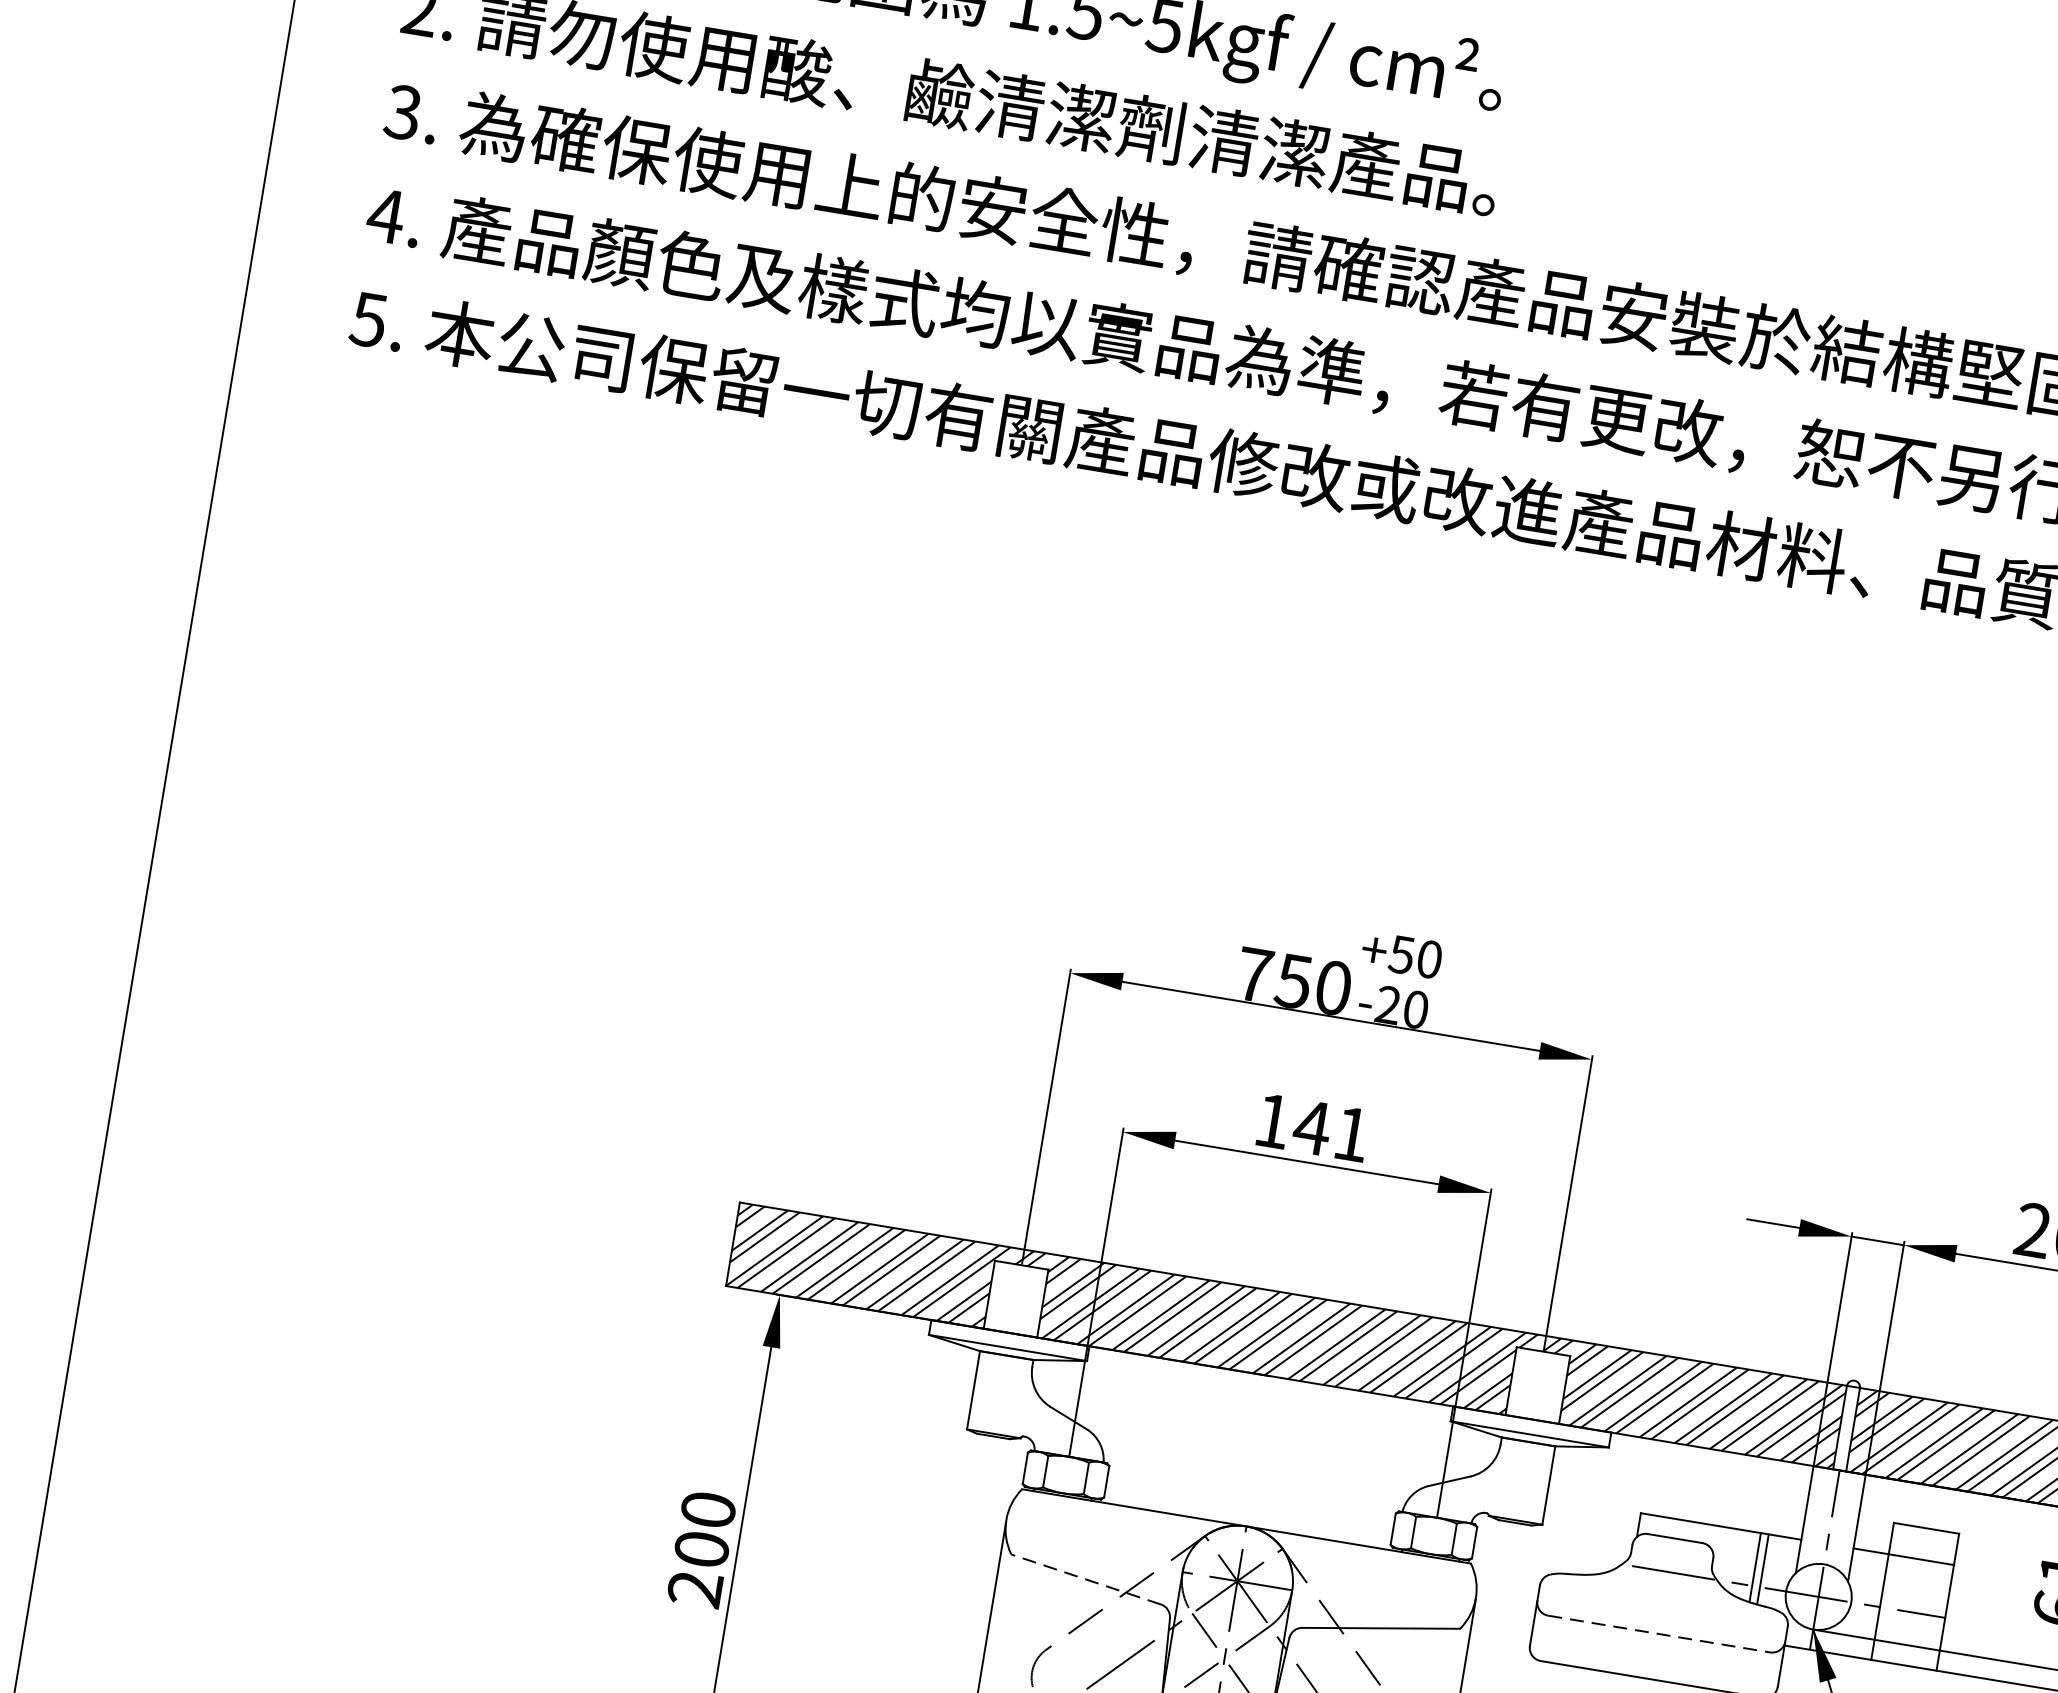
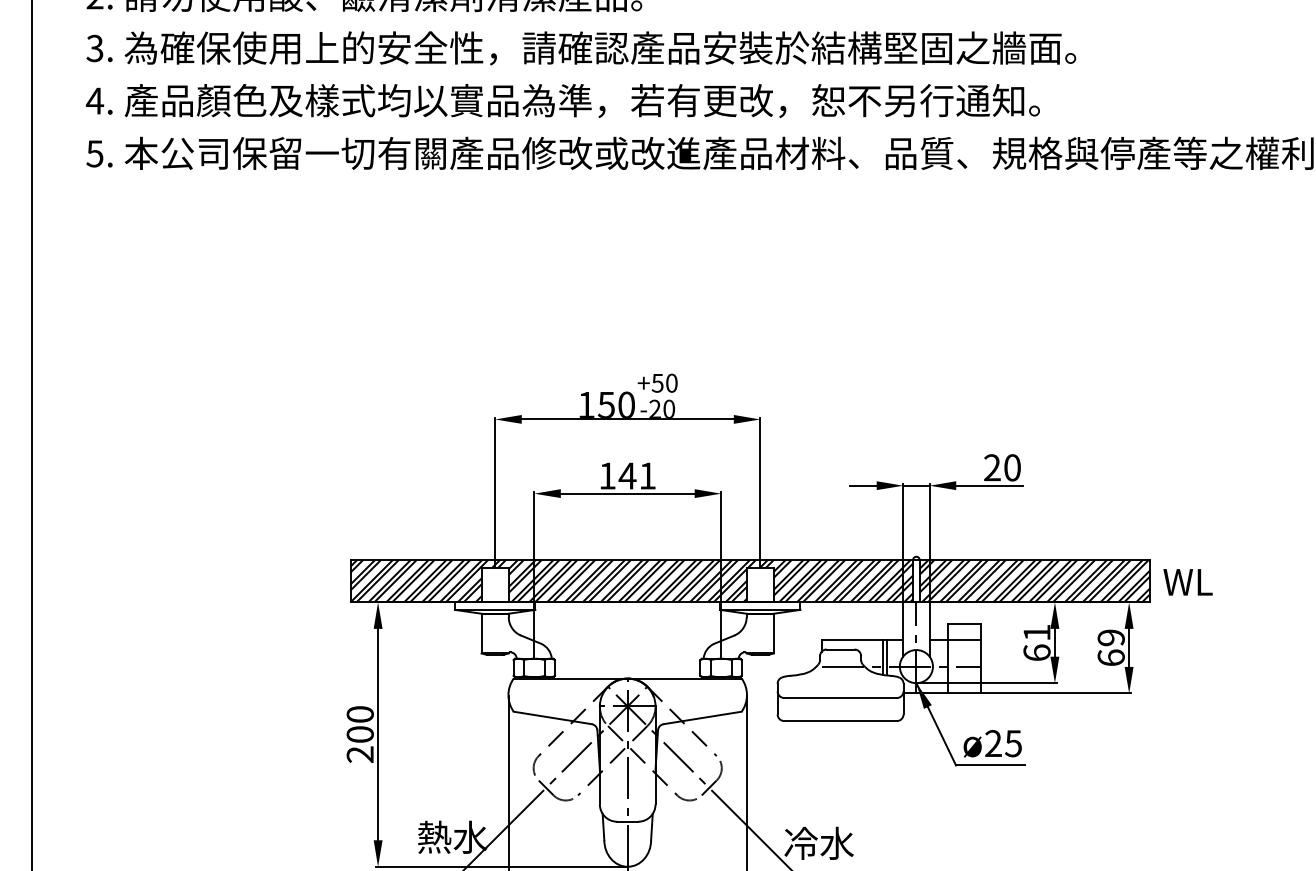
text: (1254, 973) -> (586, 404), 750 -> 150
line: (1085, 1578) -> (552, 717), dashed -> solid
line: (1660, 1635) -> (841, 698), dashed -> solid

